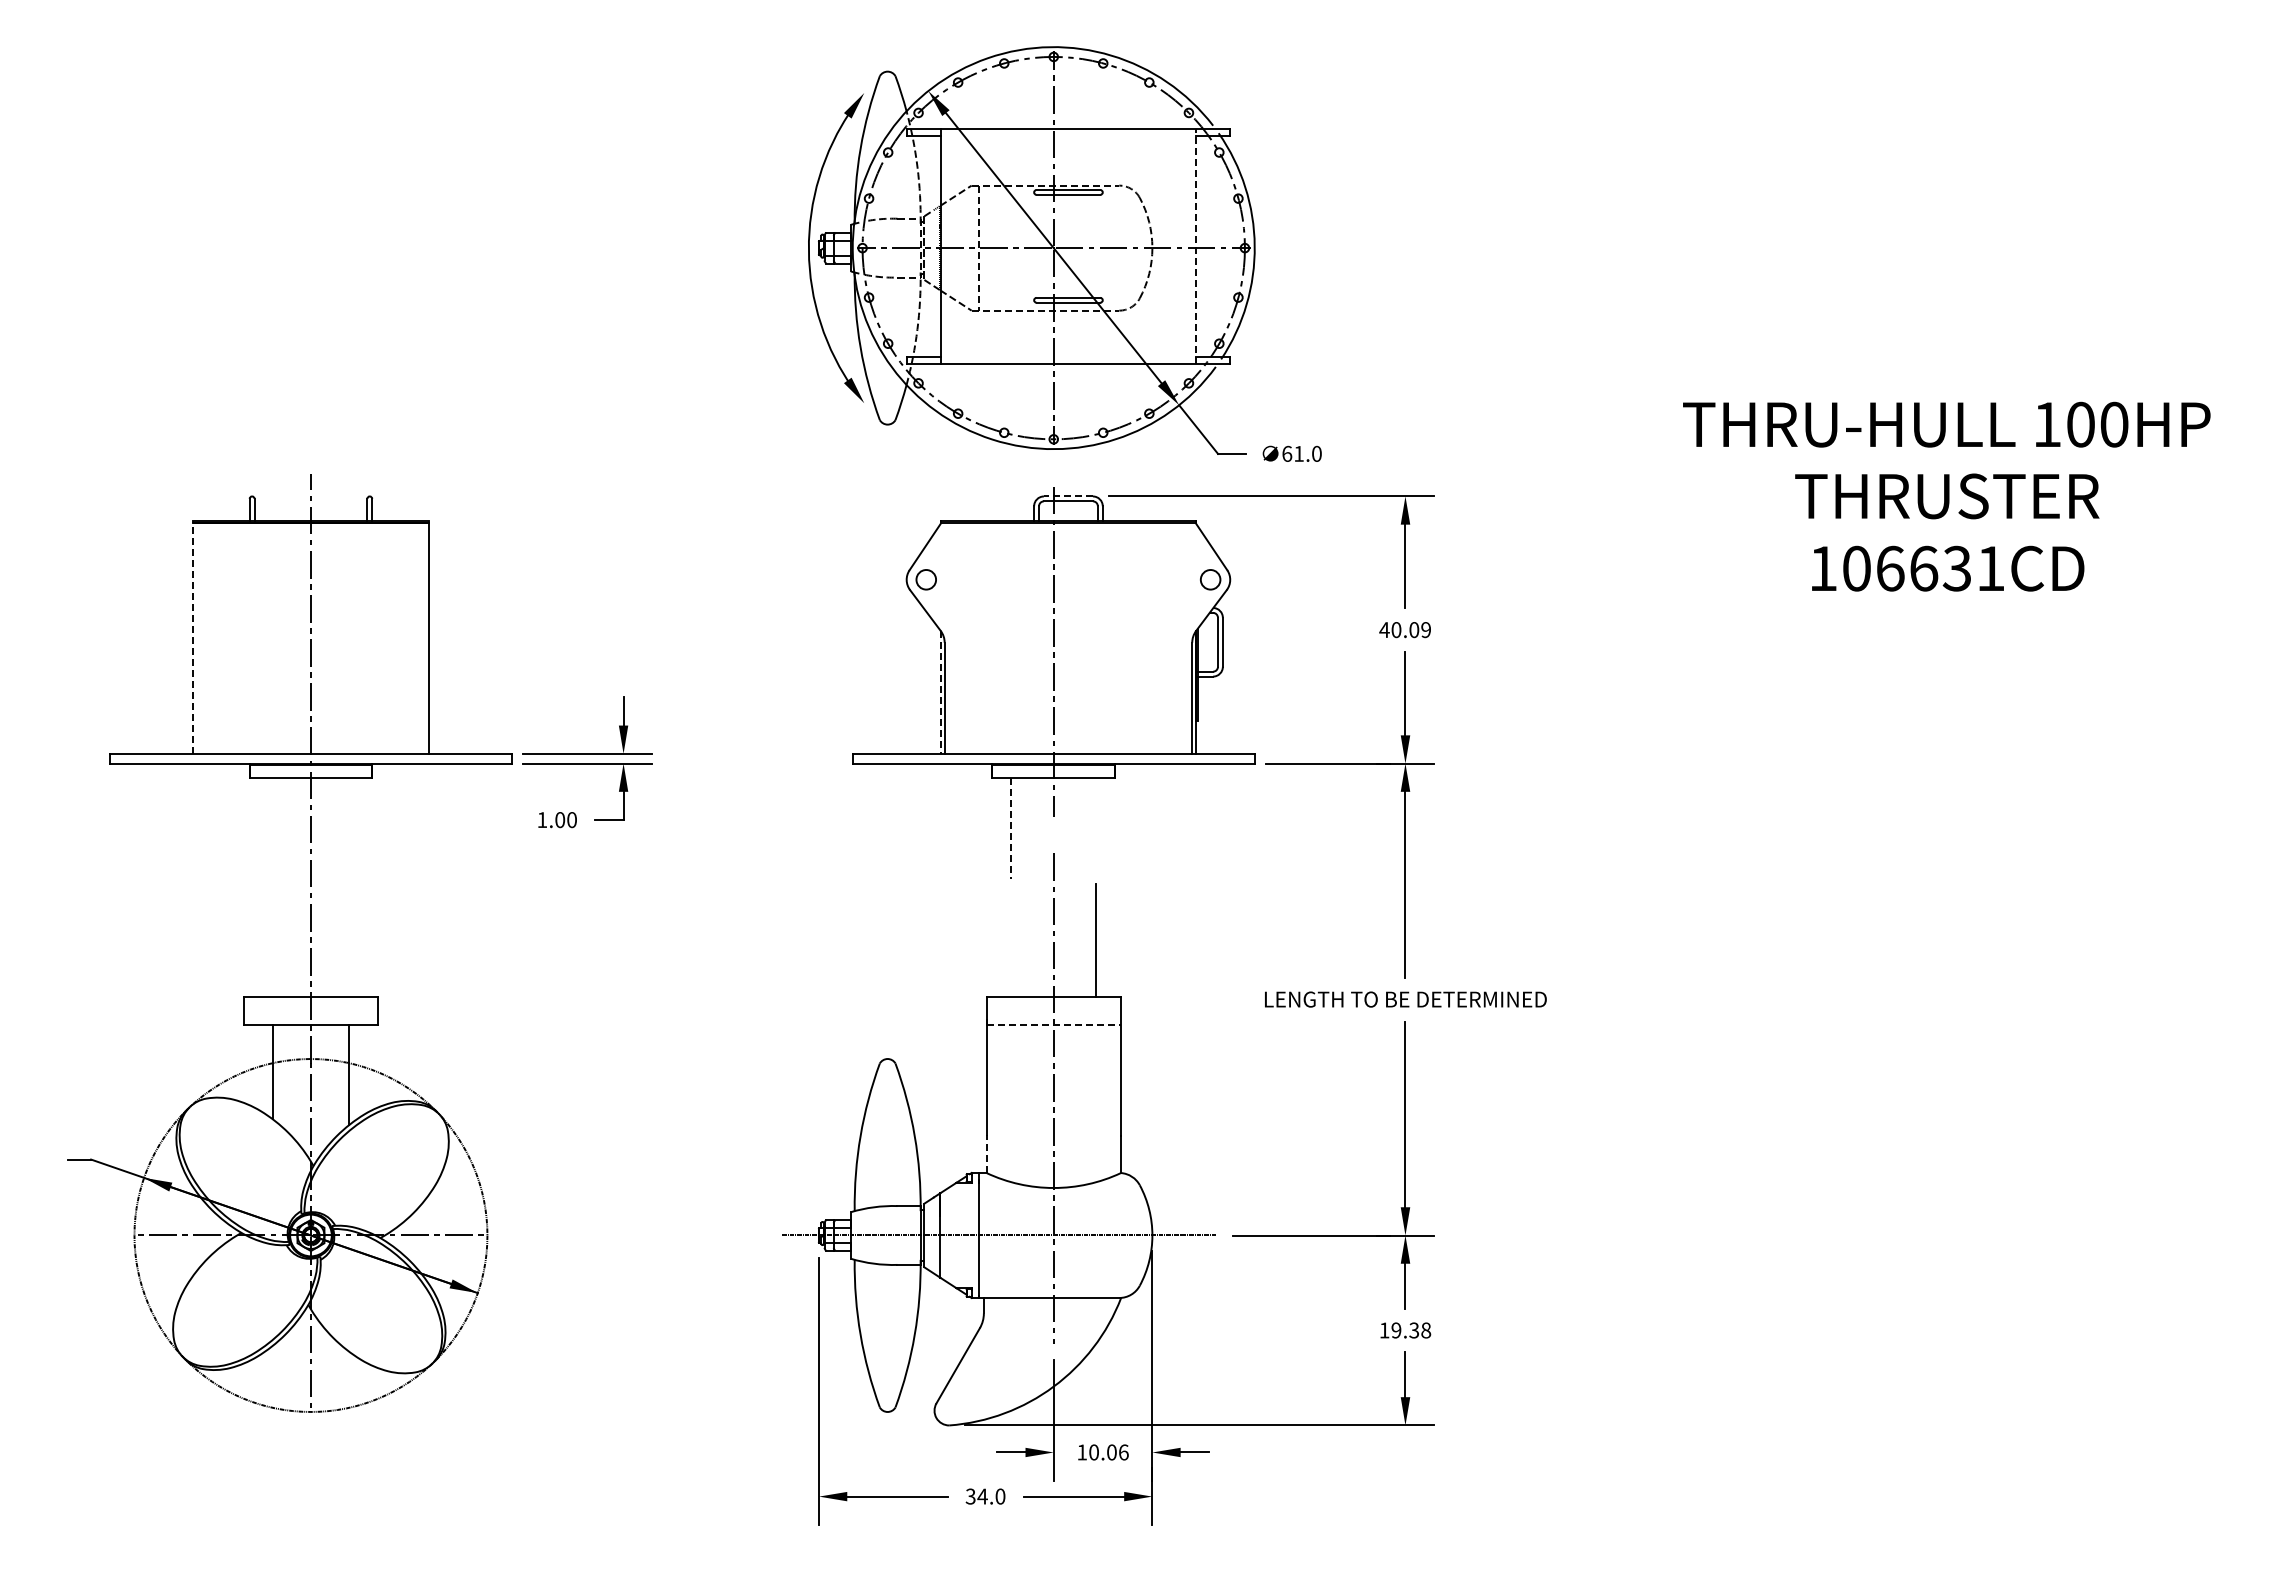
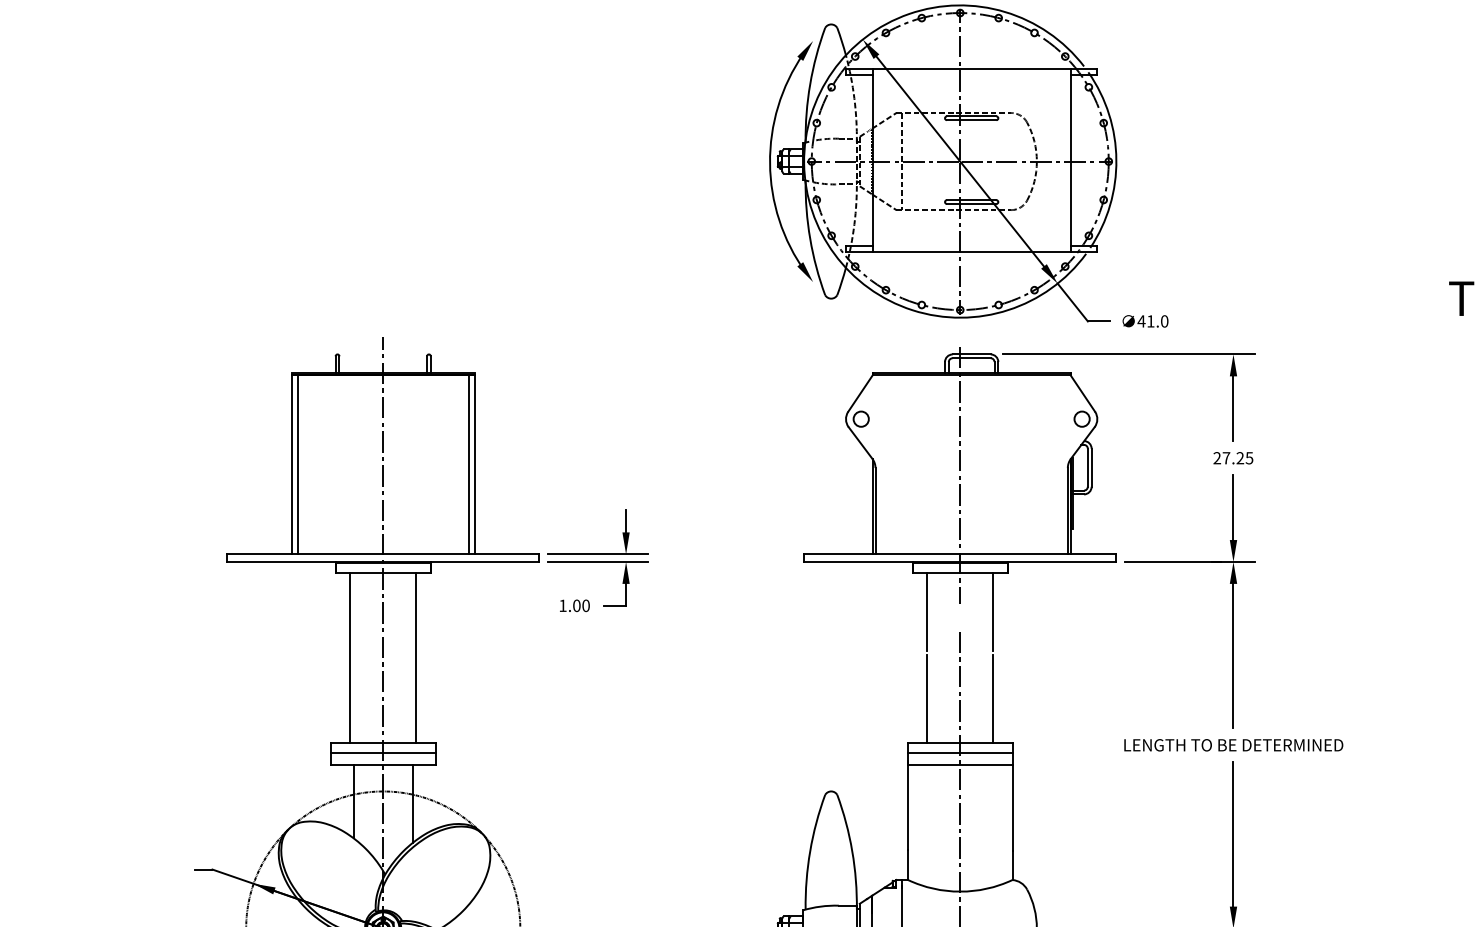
line: (1195, 246) -> (1070, 160), dashed -> solid
text: (1286, 453) -> (1141, 321), 61.0 -> 41.0
line: (1068, 496) -> (971, 354), dashed -> solid
text: (1404, 630) -> (1232, 458), 40.09 -> 27.25
line: (193, 638) -> (292, 464), dashed -> solid
line: (200, 638) -> (297, 464), added
line: (421, 638) -> (469, 464), added
line: (940, 693) -> (872, 507), dashed -> solid
line: (1096, 827) -> (993, 611), added
line: (1011, 828) -> (927, 612), dashed -> solid
line: (268, 887) -> (350, 658), added
line: (353, 887) -> (416, 658), added
line: (1011, 940) -> (927, 699), added
line: (310, 1009) -> (382, 752), added
line: (1053, 1009) -> (960, 752), added
line: (1054, 1024) -> (960, 764), dashed -> solid
line: (986, 1153) -> (908, 864), dashed -> solid

